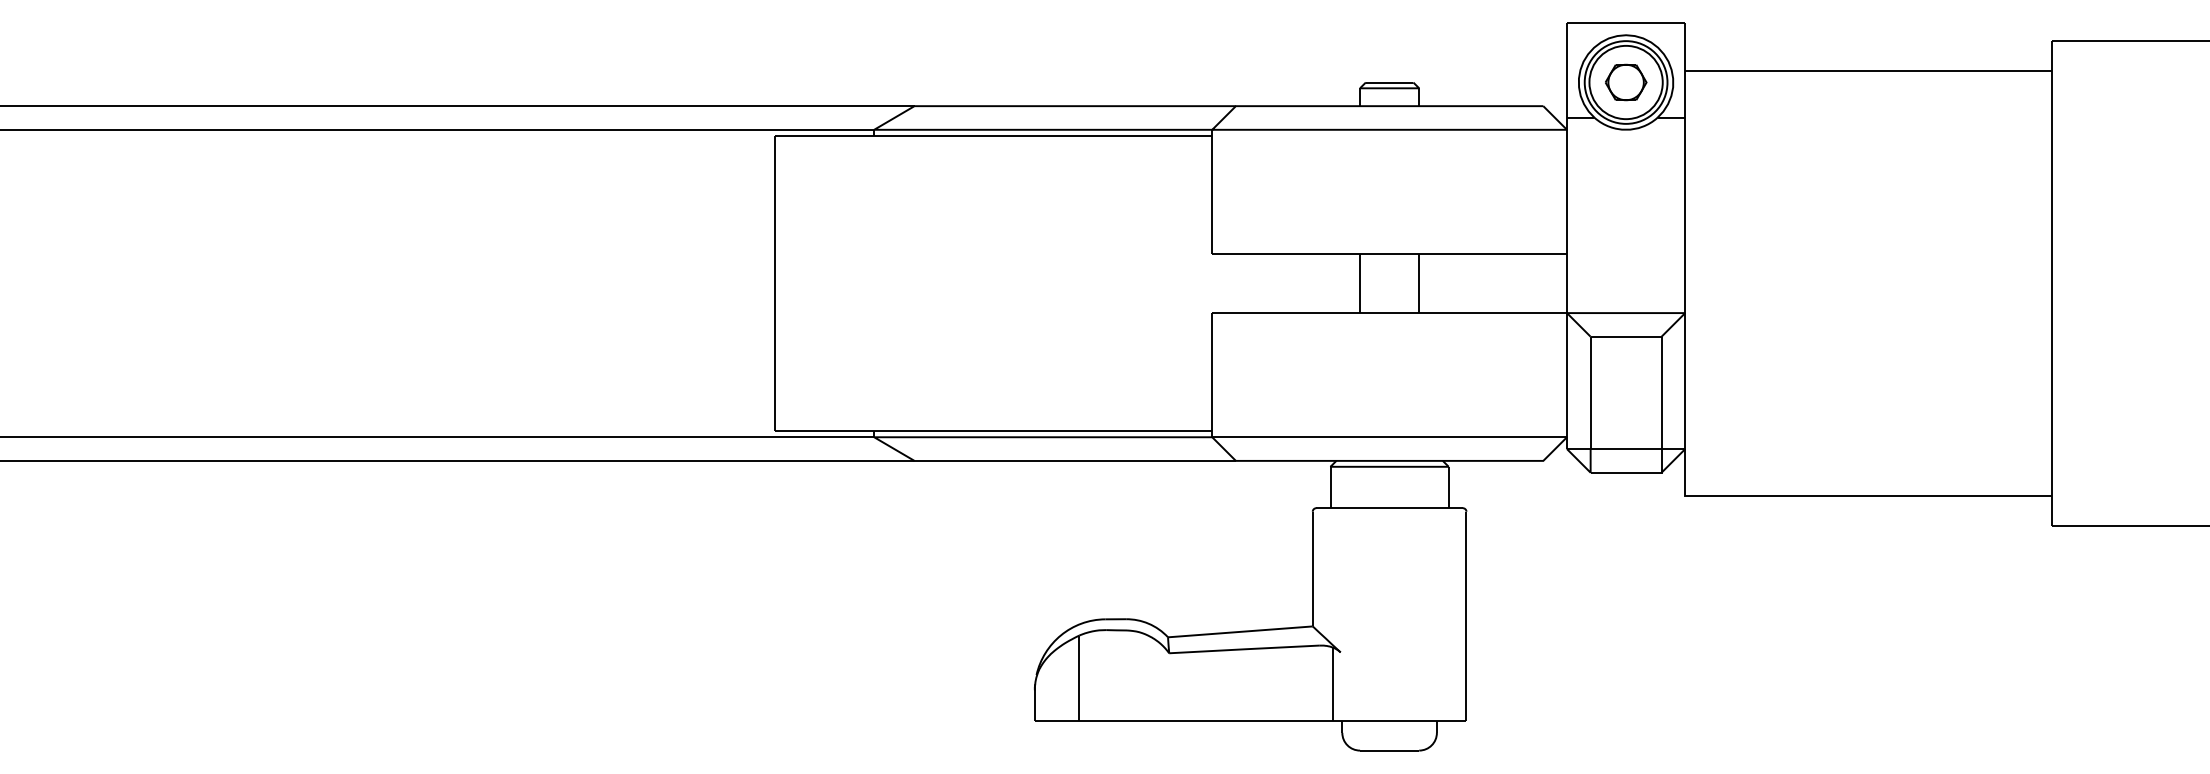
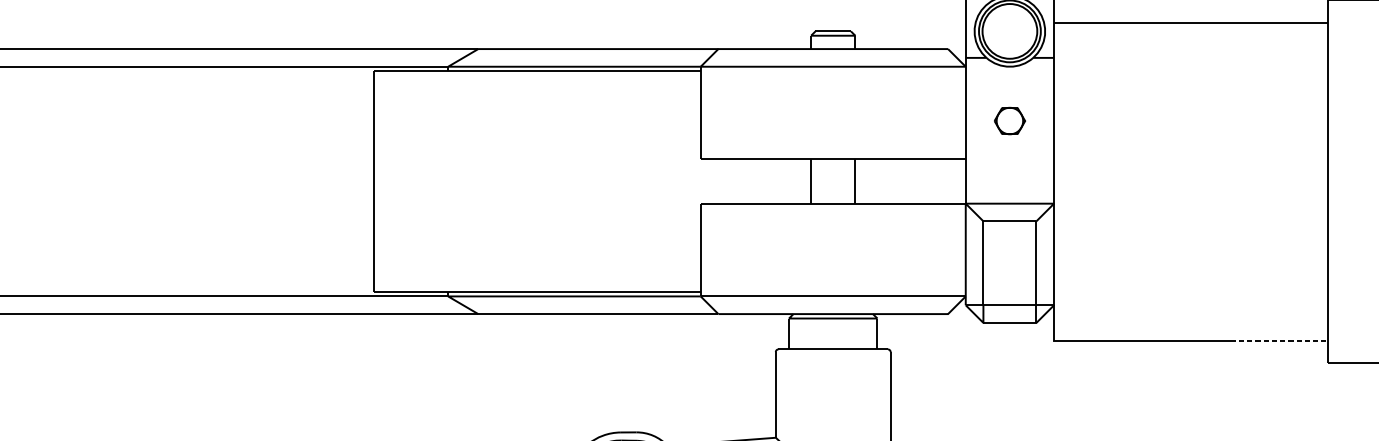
part: (1626, 82) -> (1010, 121), moved
line: (1987, 496) -> (1279, 340), solid -> dashed

